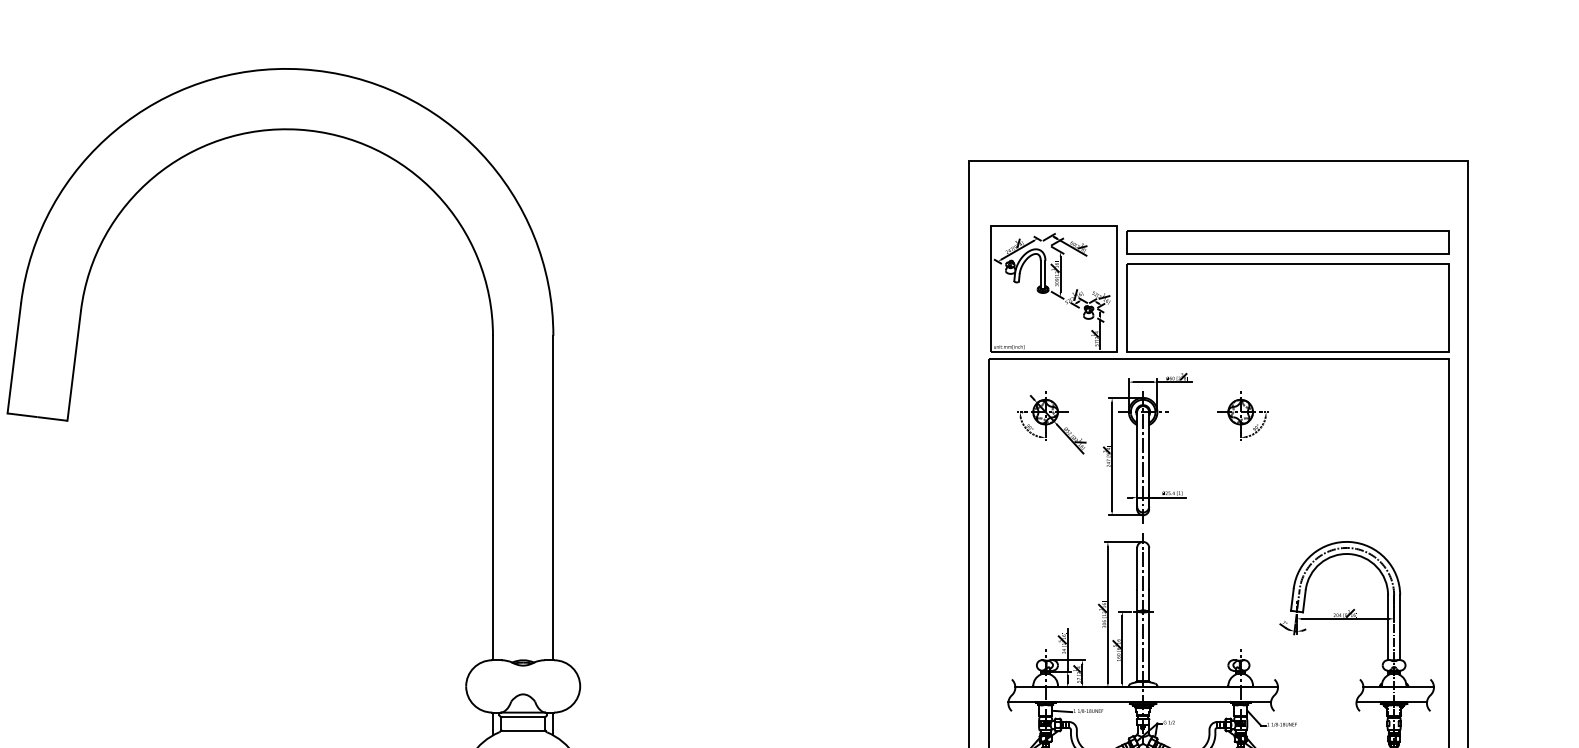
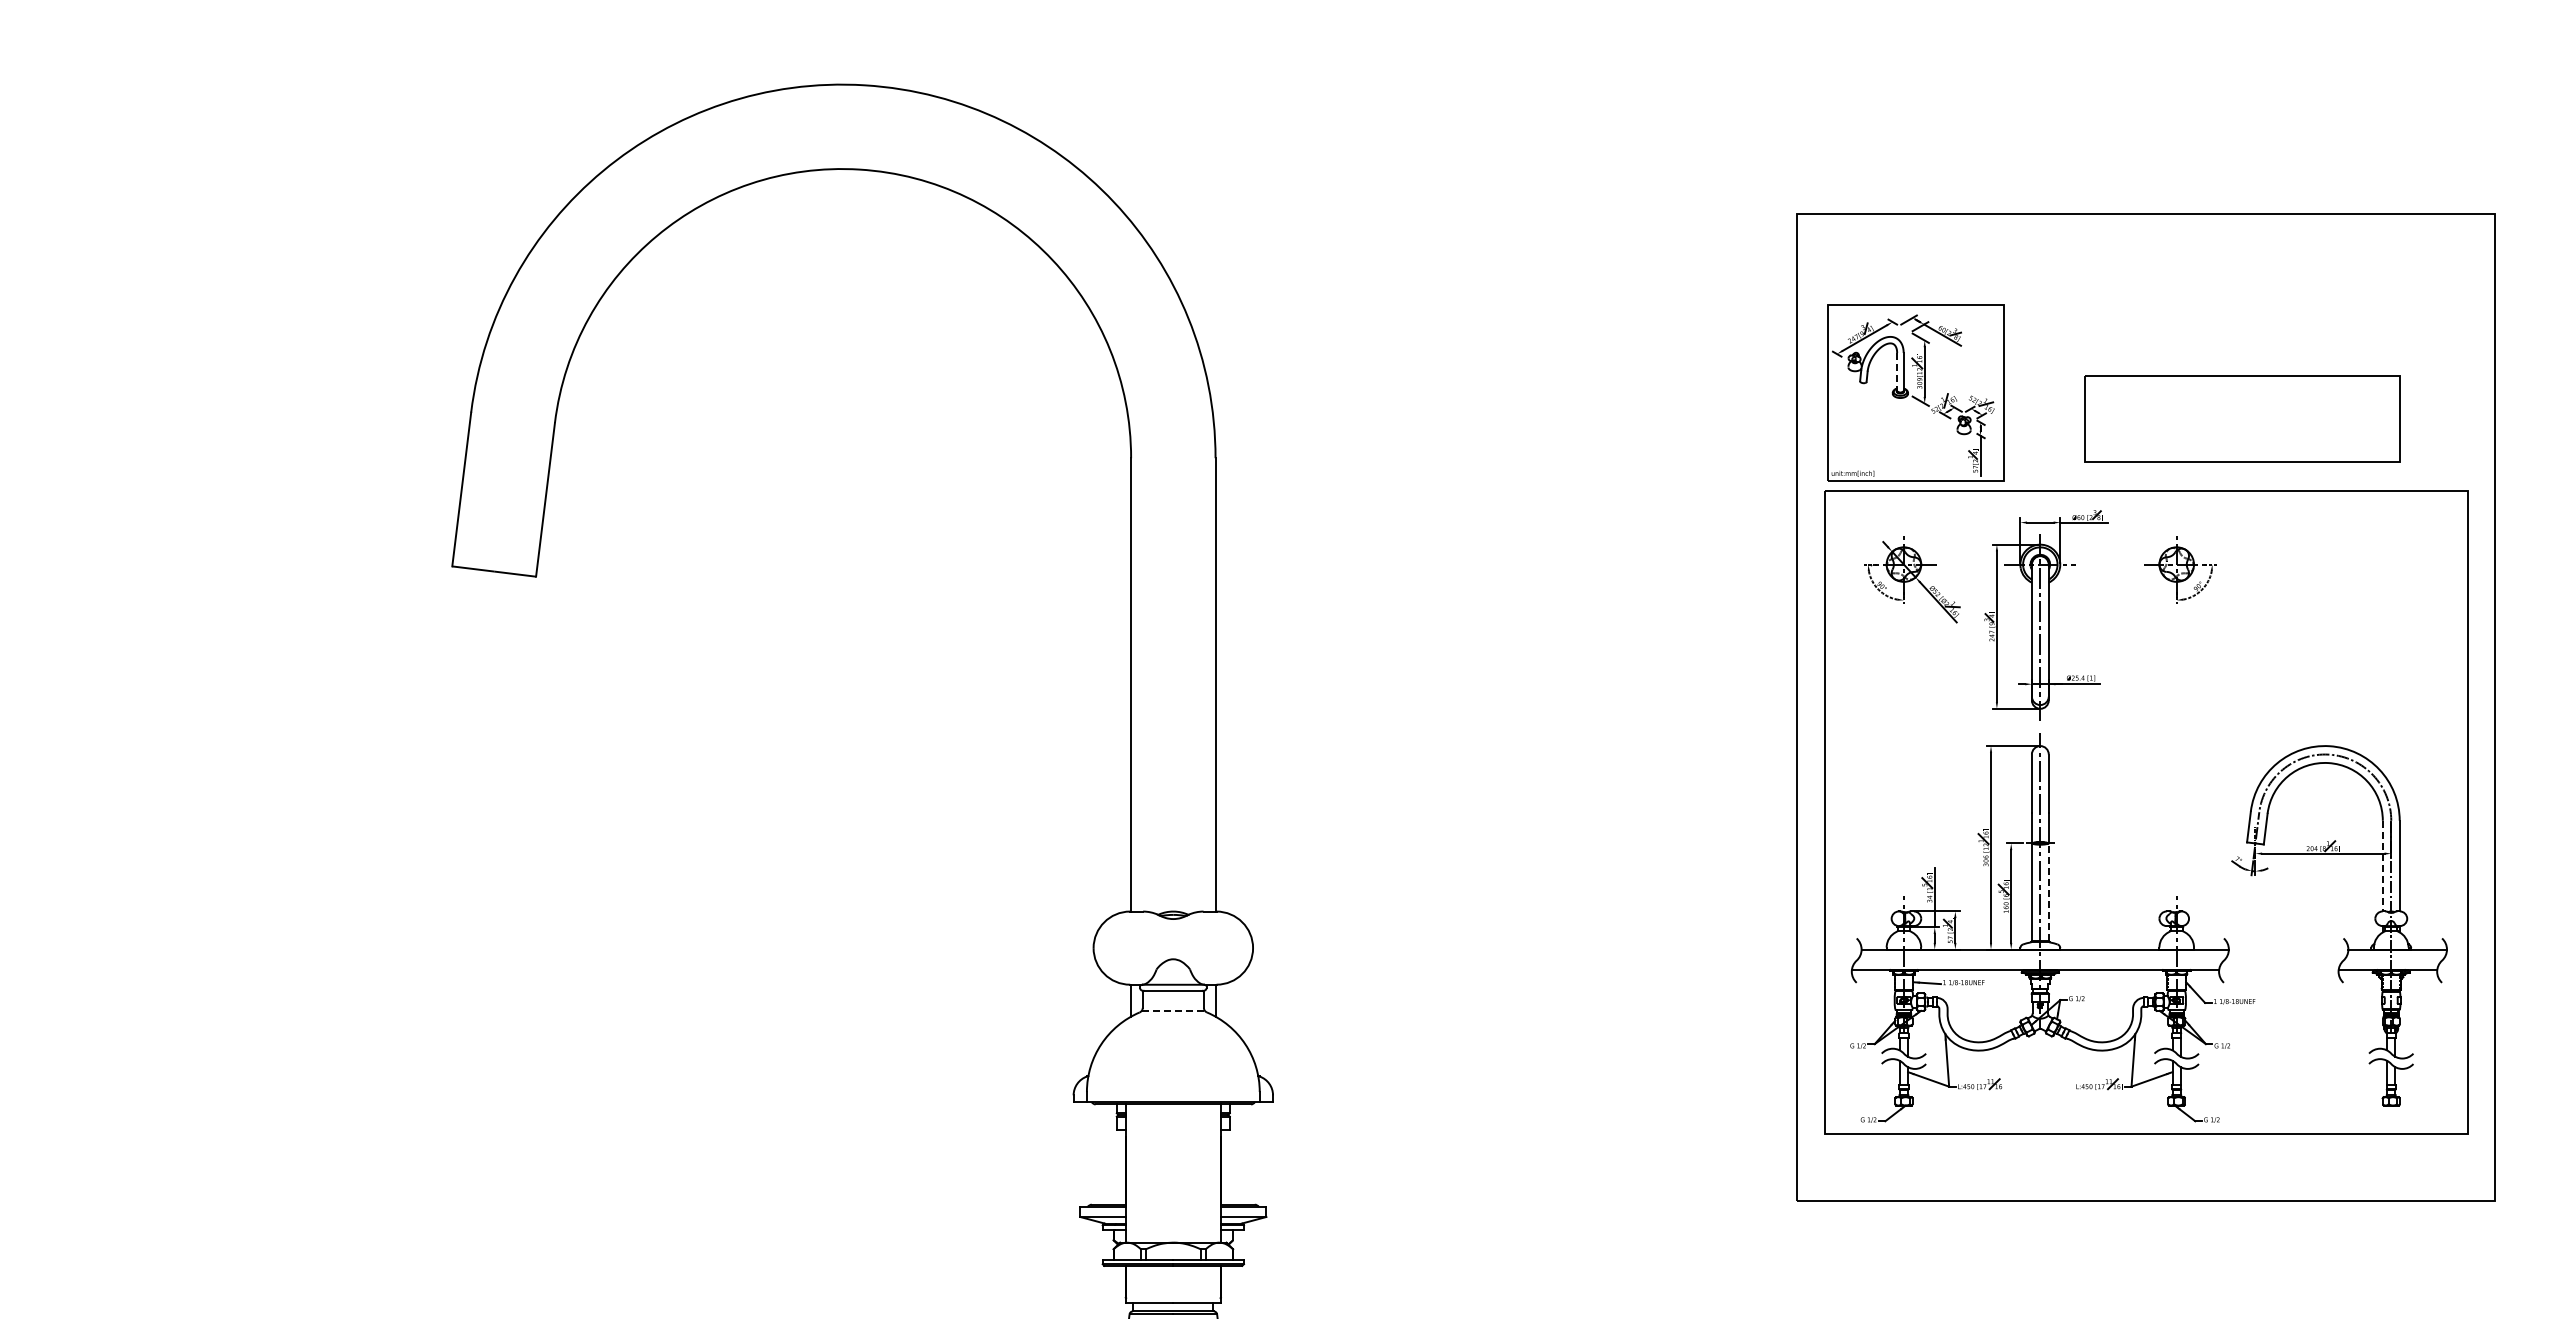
part: (1287, 242) -> (2242, 327), removed
line: (1041, 274) -> (1897, 371), solid -> dashed
part: (1287, 307) -> (2242, 418), size x0.7
line: (1387, 628) -> (2382, 866), solid -> dashed
line: (1149, 646) -> (2048, 892), solid -> dashed
line: (523, 731) -> (1173, 1010), solid -> dashed

